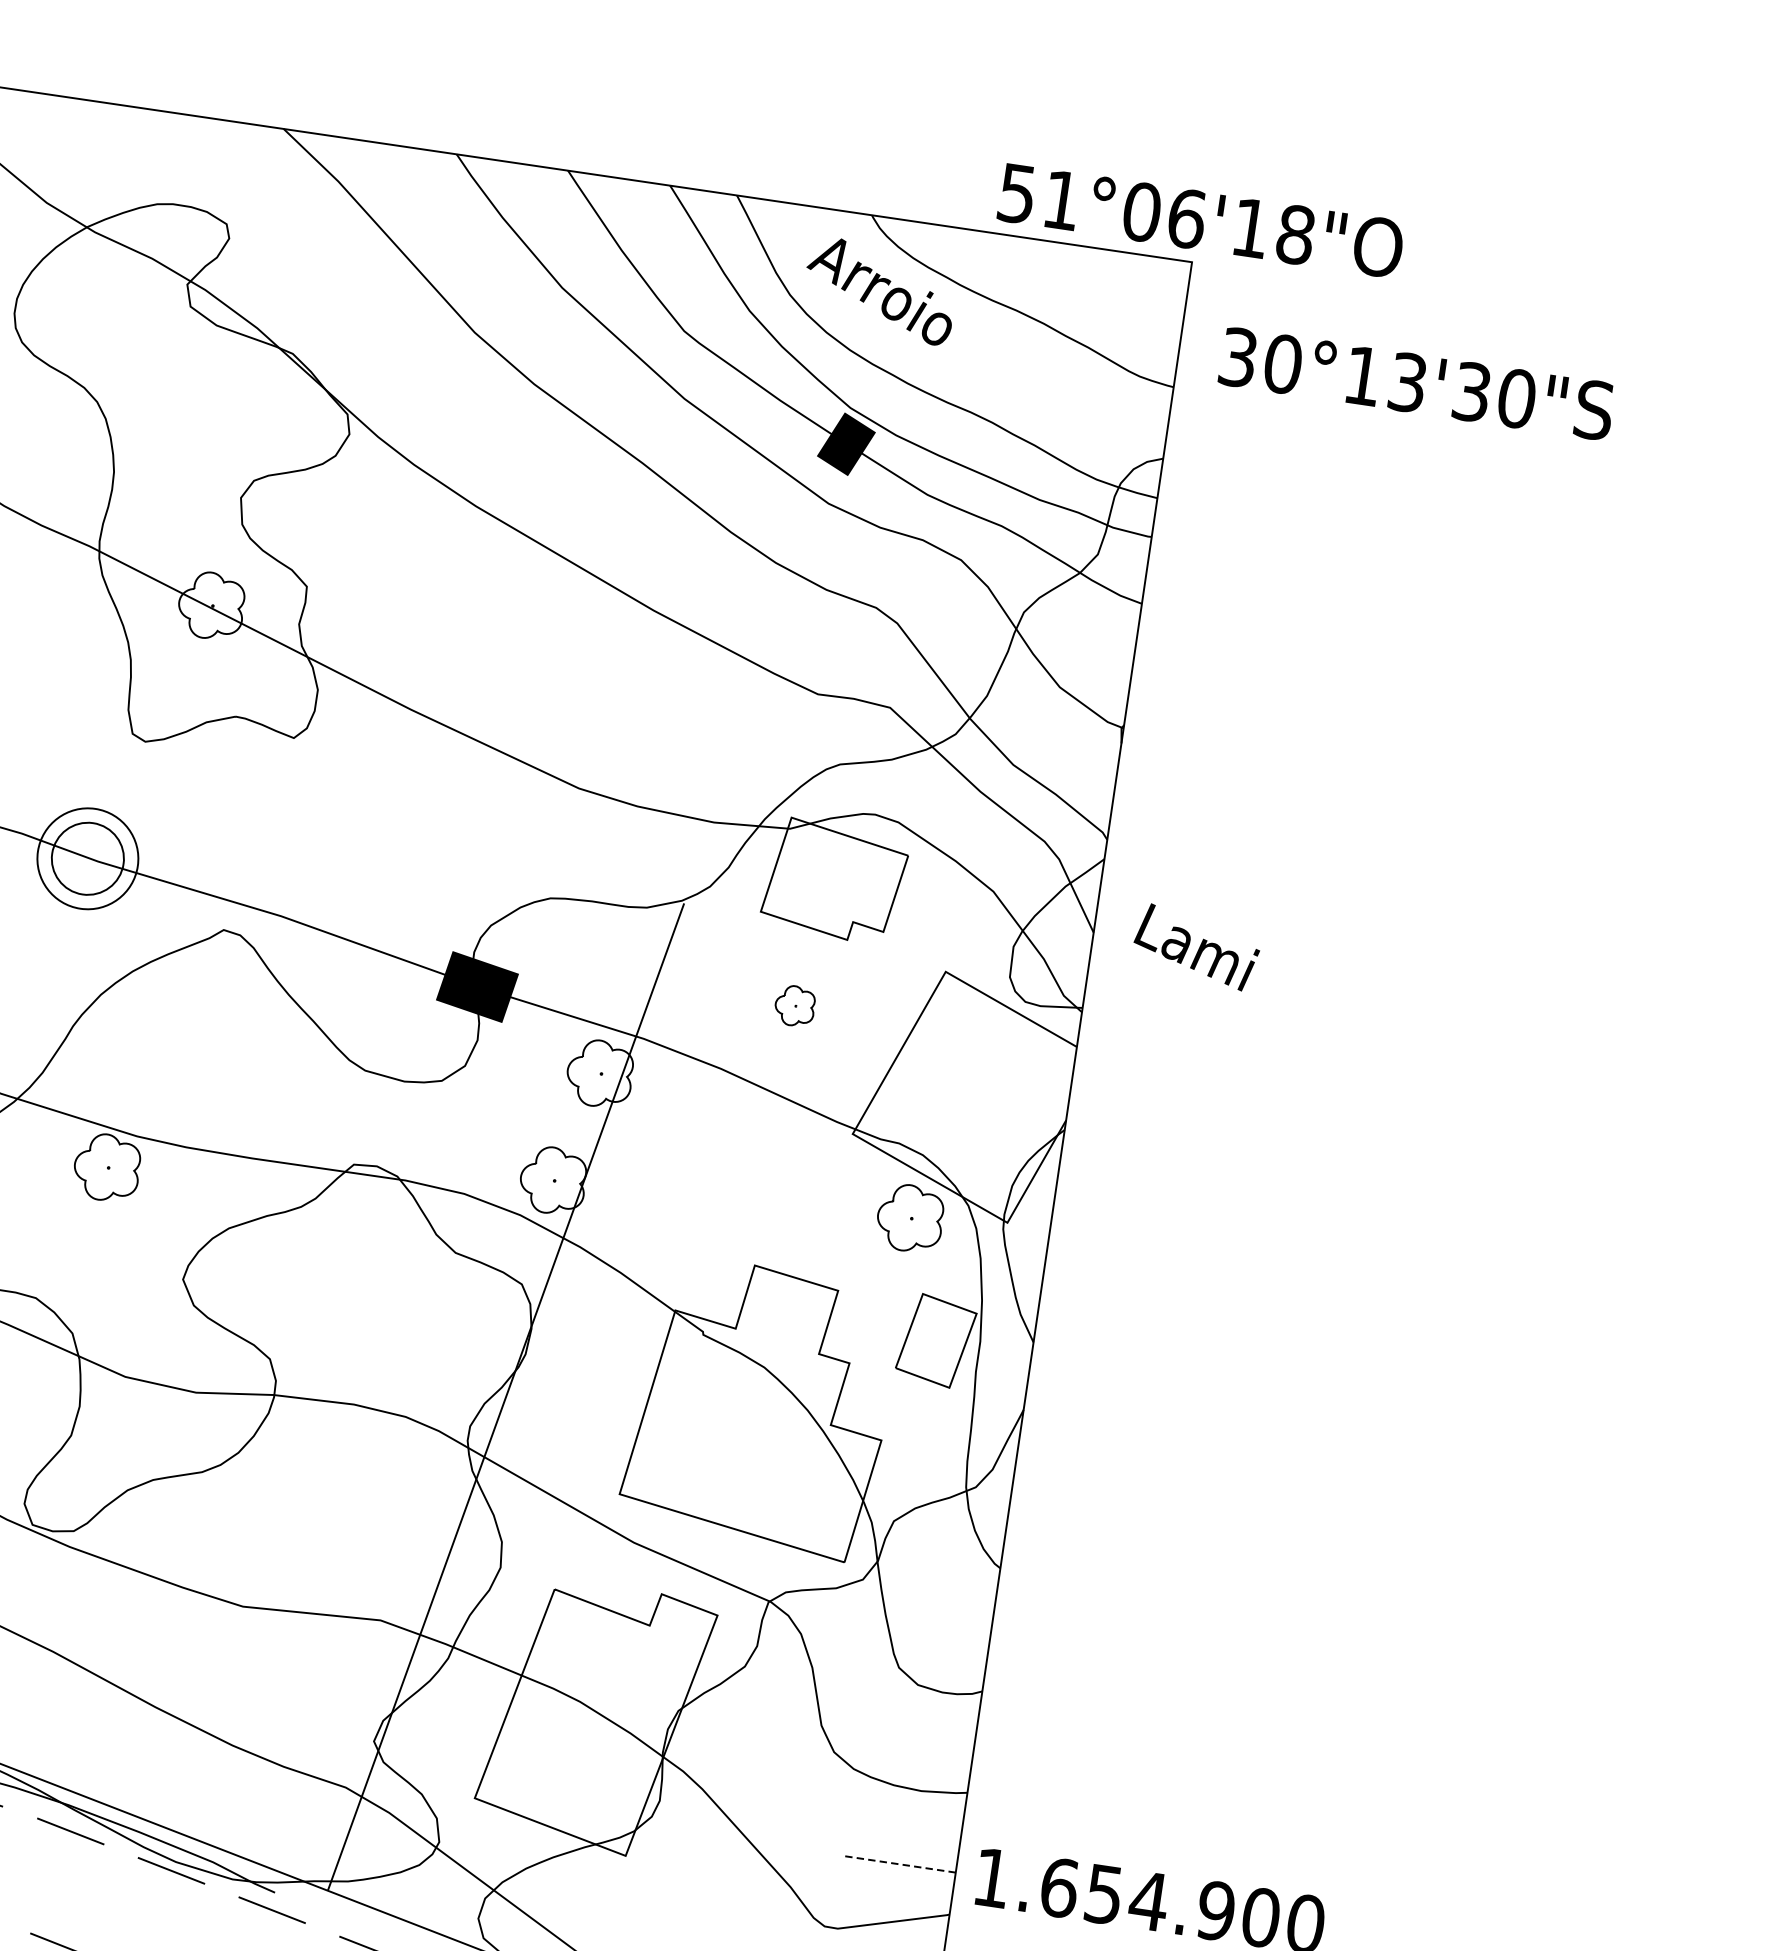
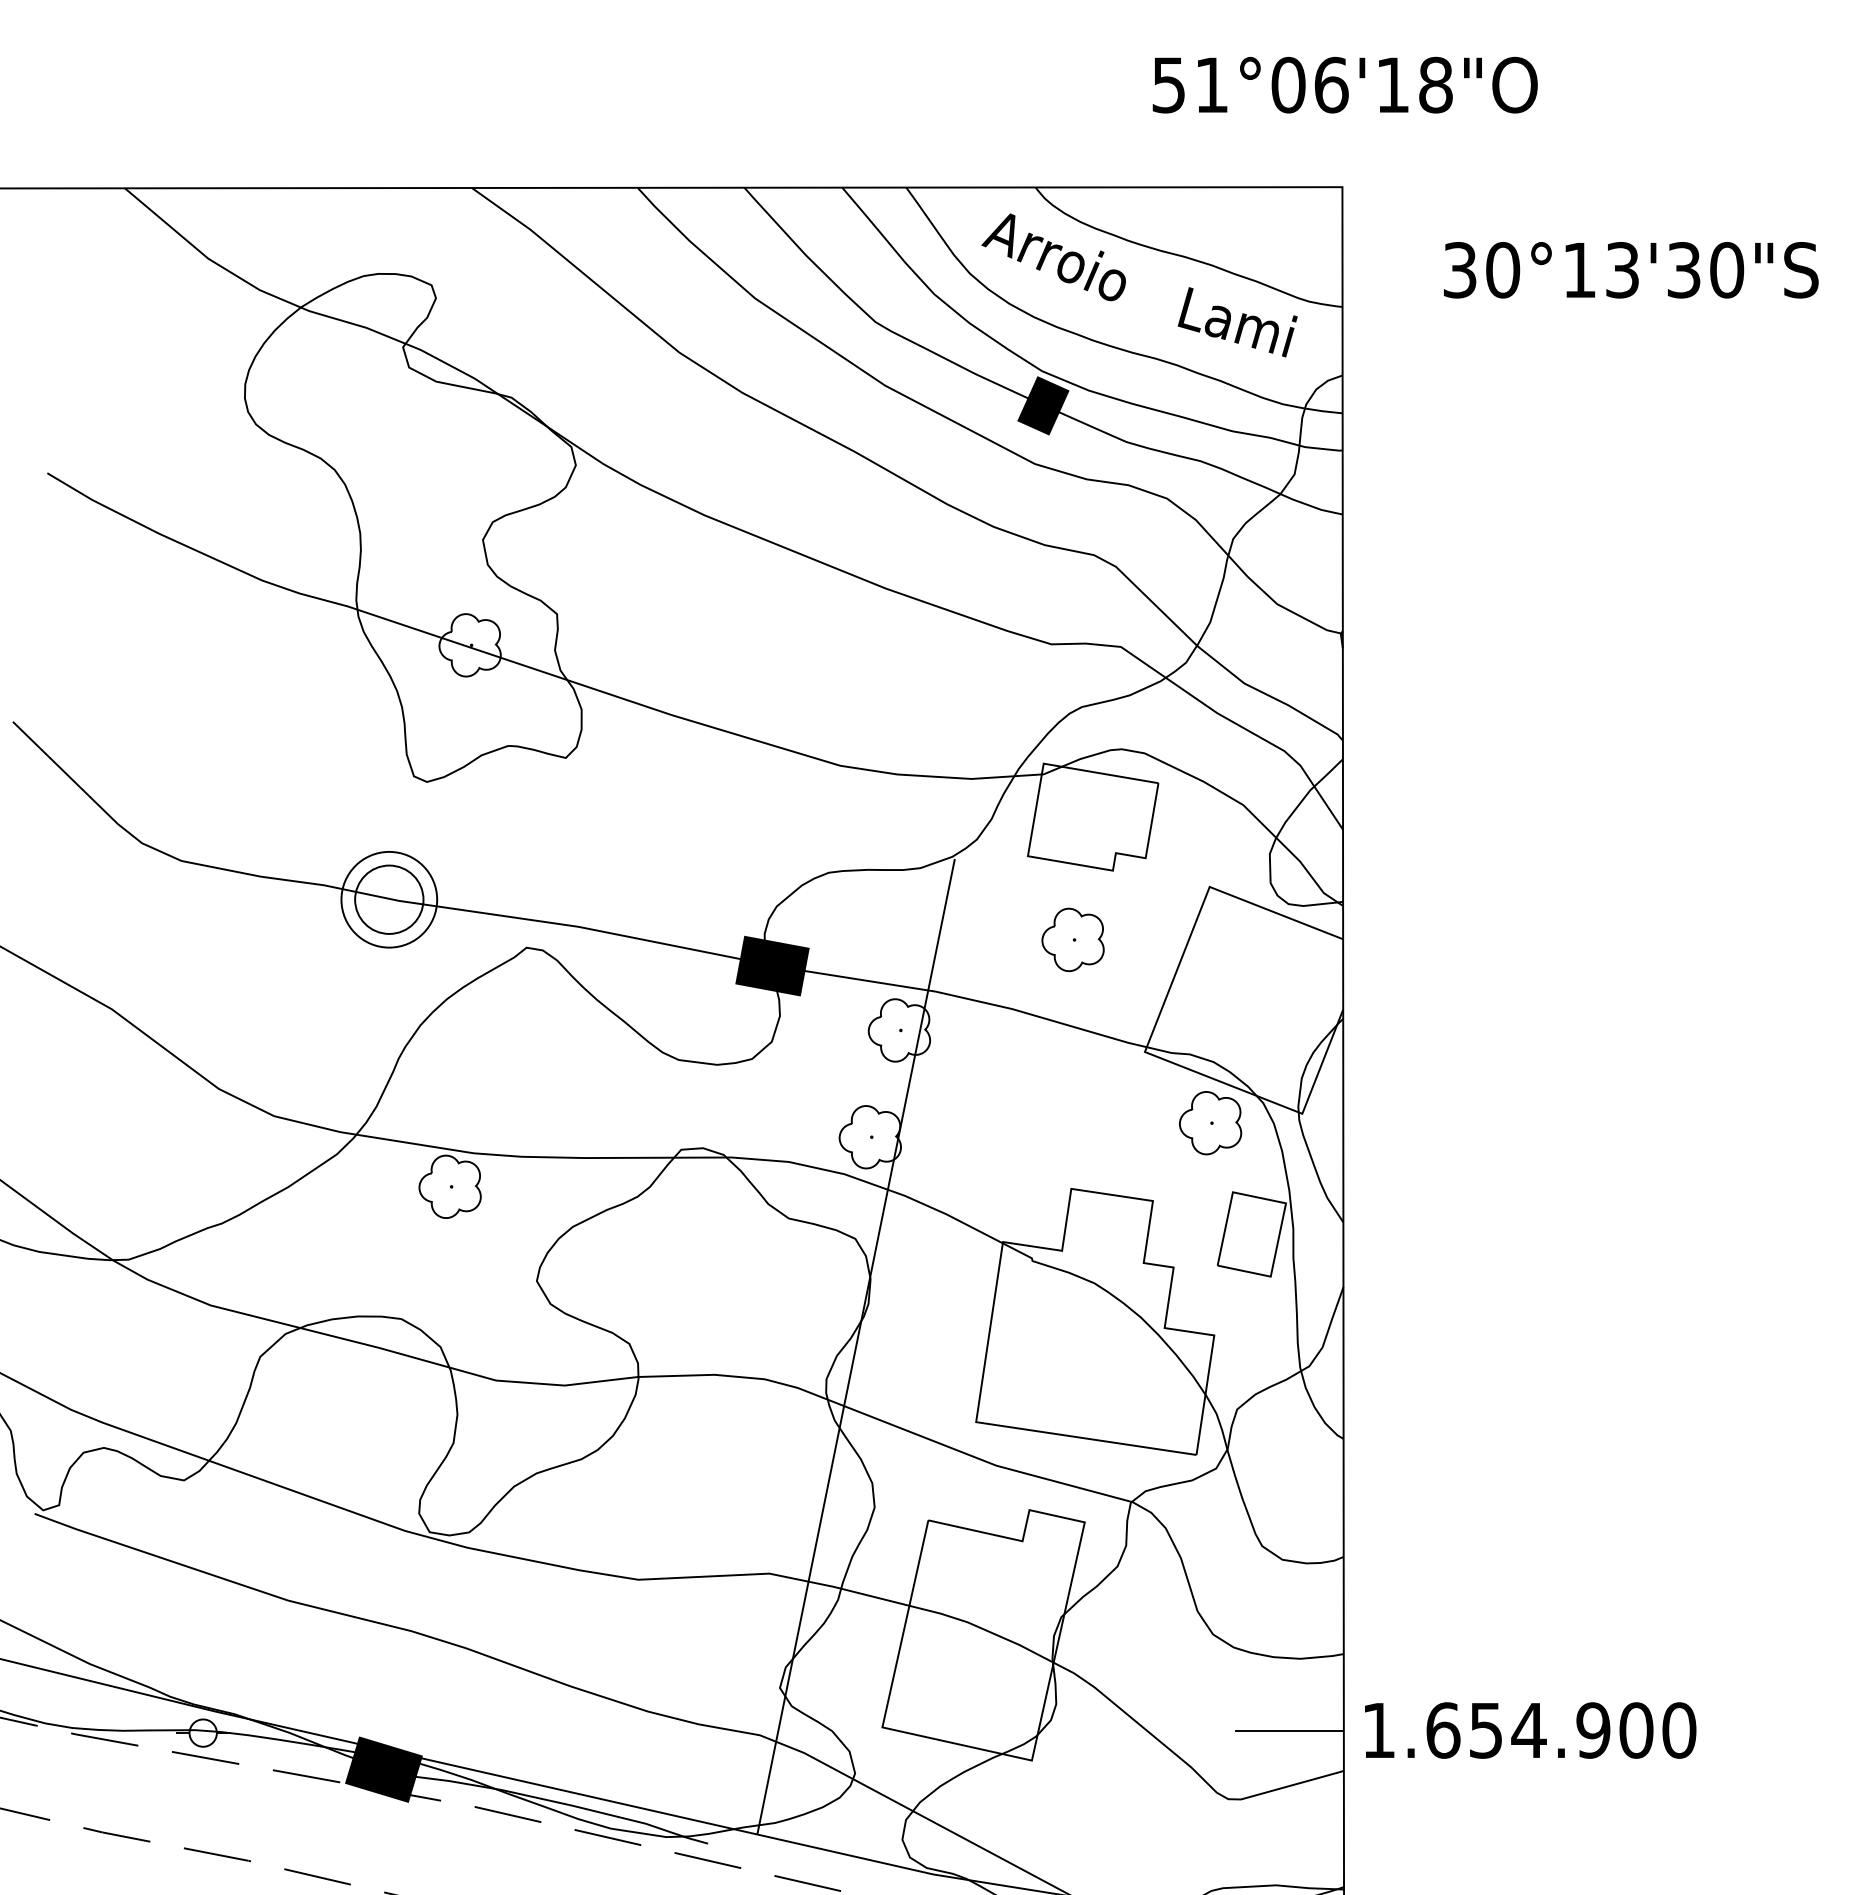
text: (1200, 220) -> (1344, 84), moved
text: (1417, 384) -> (1631, 270), moved
text: (1196, 947) -> (1237, 322), moved
part: (794, 1005) -> (1072, 939), size x1.67
line: (899, 1864) -> (1289, 1730), dashed -> solid

